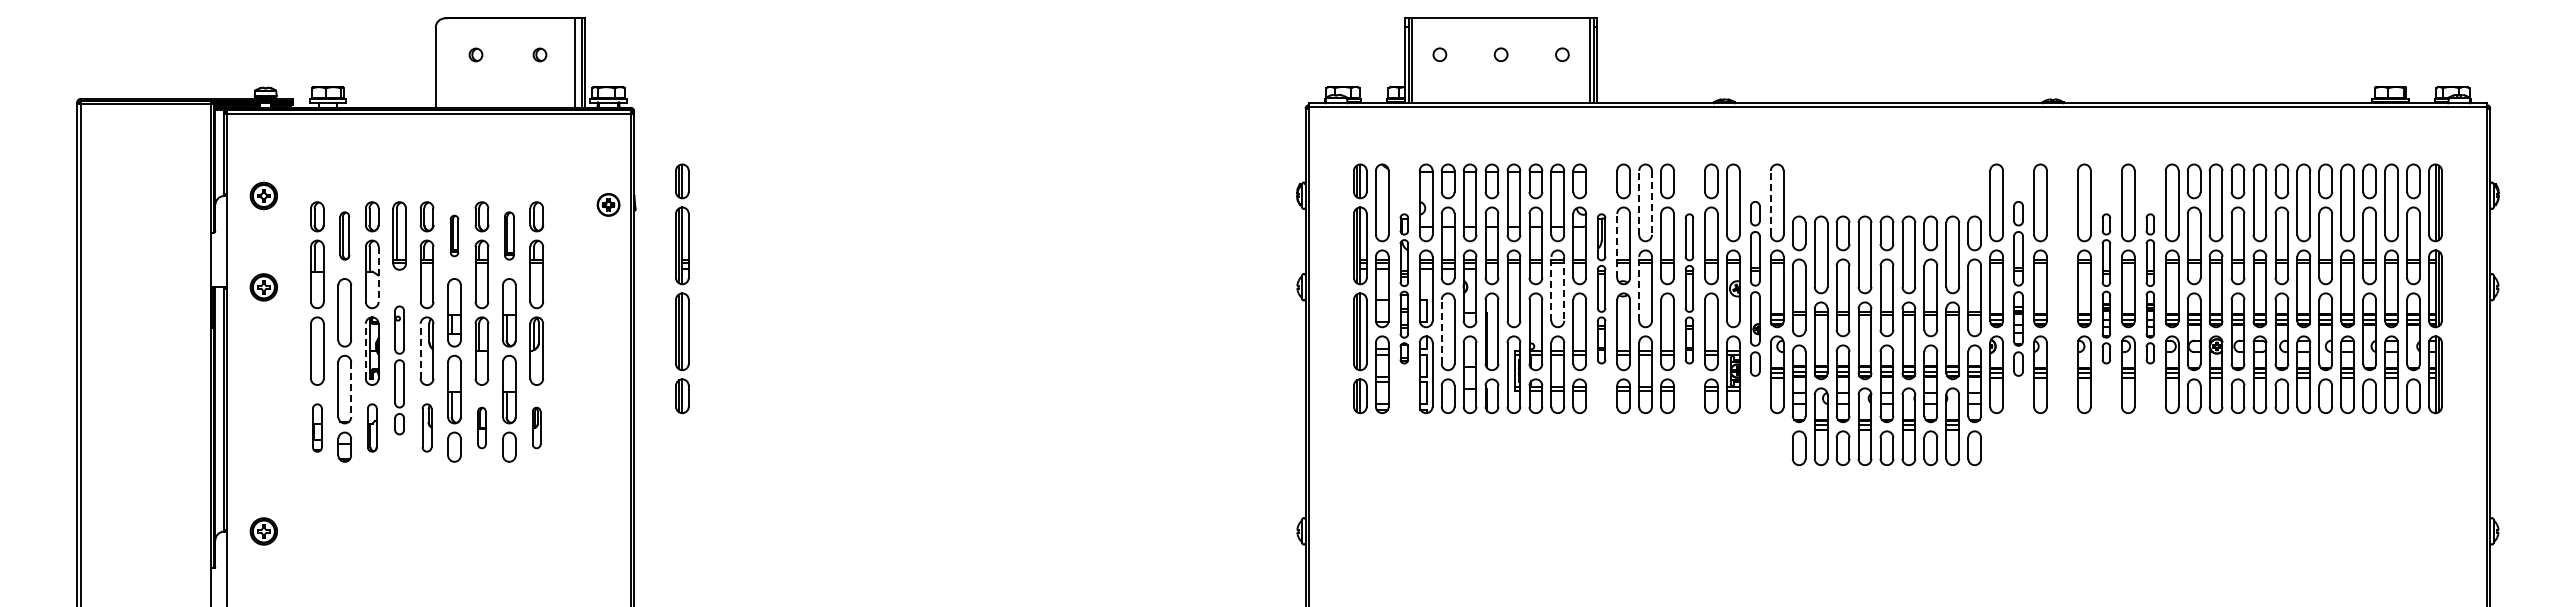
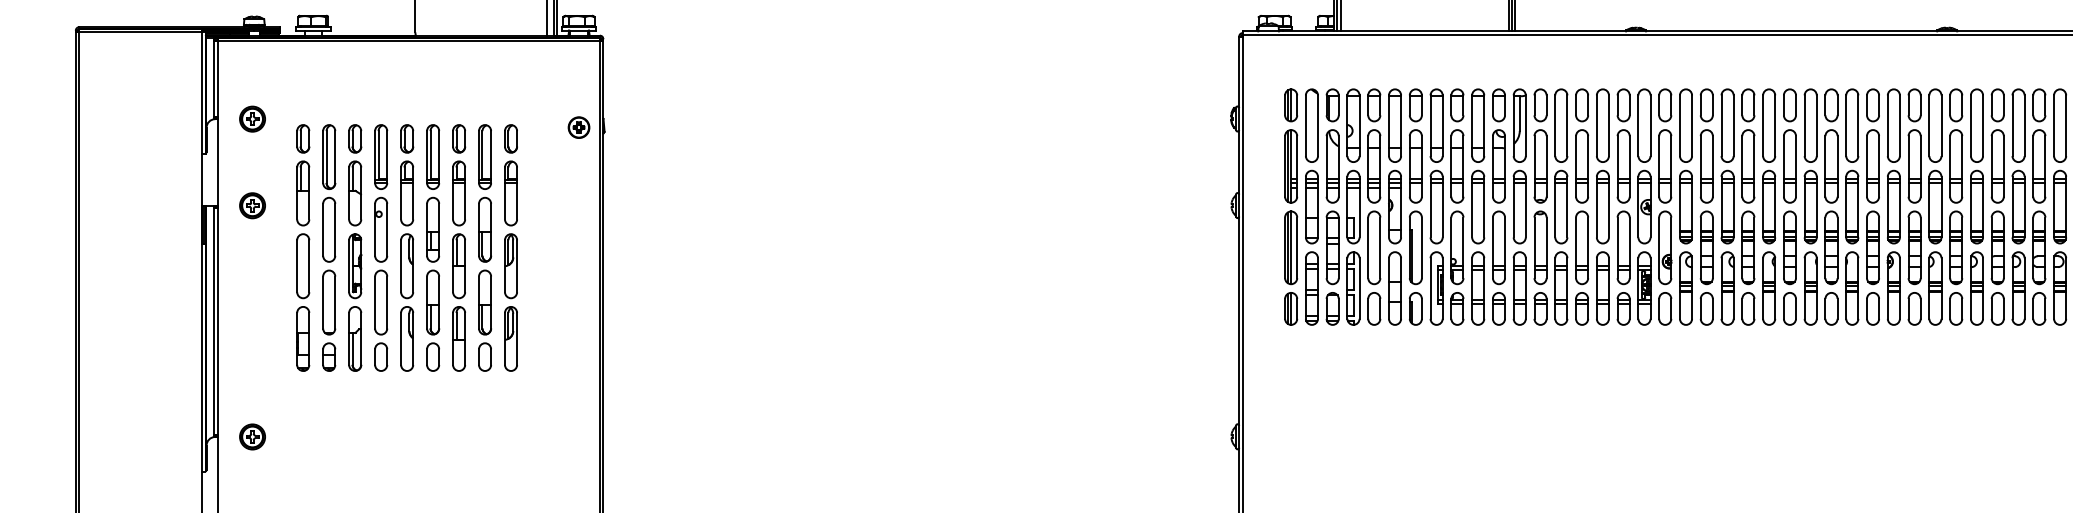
line: (1639, 202) -> (1555, 125), dashed -> solid
line: (1652, 202) -> (1567, 125), dashed -> solid
line: (1770, 202) -> (1679, 125), dashed -> solid
part: (344, 235) -> (328, 156), size x1.43
part: (454, 235) -> (433, 156), size x1.67
part: (509, 235) -> (485, 156), size x1.43
line: (1617, 245) -> (1534, 166), dashed -> solid
line: (378, 274) -> (361, 193), dashed -> solid
part: (682, 288) -> (649, 206), removed
part: (1404, 288) -> (1332, 206), size x1.67
line: (1551, 288) -> (1472, 206), dashed -> solid
line: (1564, 288) -> (1484, 206), dashed -> solid
part: (1601, 288) -> (1519, 206), size x1.67
line: (1639, 288) -> (1555, 206), dashed -> solid
part: (1689, 288) -> (1602, 206), size x1.67
part: (1755, 288) -> (1665, 206), size x1.43
part: (2018, 288) -> (1914, 206), size x1.43
part: (2062, 288) -> (1956, 206), added
part: (2106, 288) -> (1997, 206), size x1.67
part: (2150, 288) -> (2039, 206), size x1.67
line: (1441, 331) -> (1368, 247), dashed -> solid
part: (1886, 340) -> (1789, 206), moved
line: (365, 350) -> (348, 265), dashed -> solid
line: (420, 350) -> (400, 265), dashed -> solid
part: (399, 370) -> (381, 284), size x1.43
line: (351, 390) -> (335, 303), dashed -> solid
part: (317, 427) -> (303, 338), size x1.43
part: (372, 427) -> (355, 338), size x1.43
part: (426, 427) -> (406, 338), size x1.43
part: (481, 427) -> (458, 338), size x1.67
part: (536, 427) -> (510, 338), size x1.67

